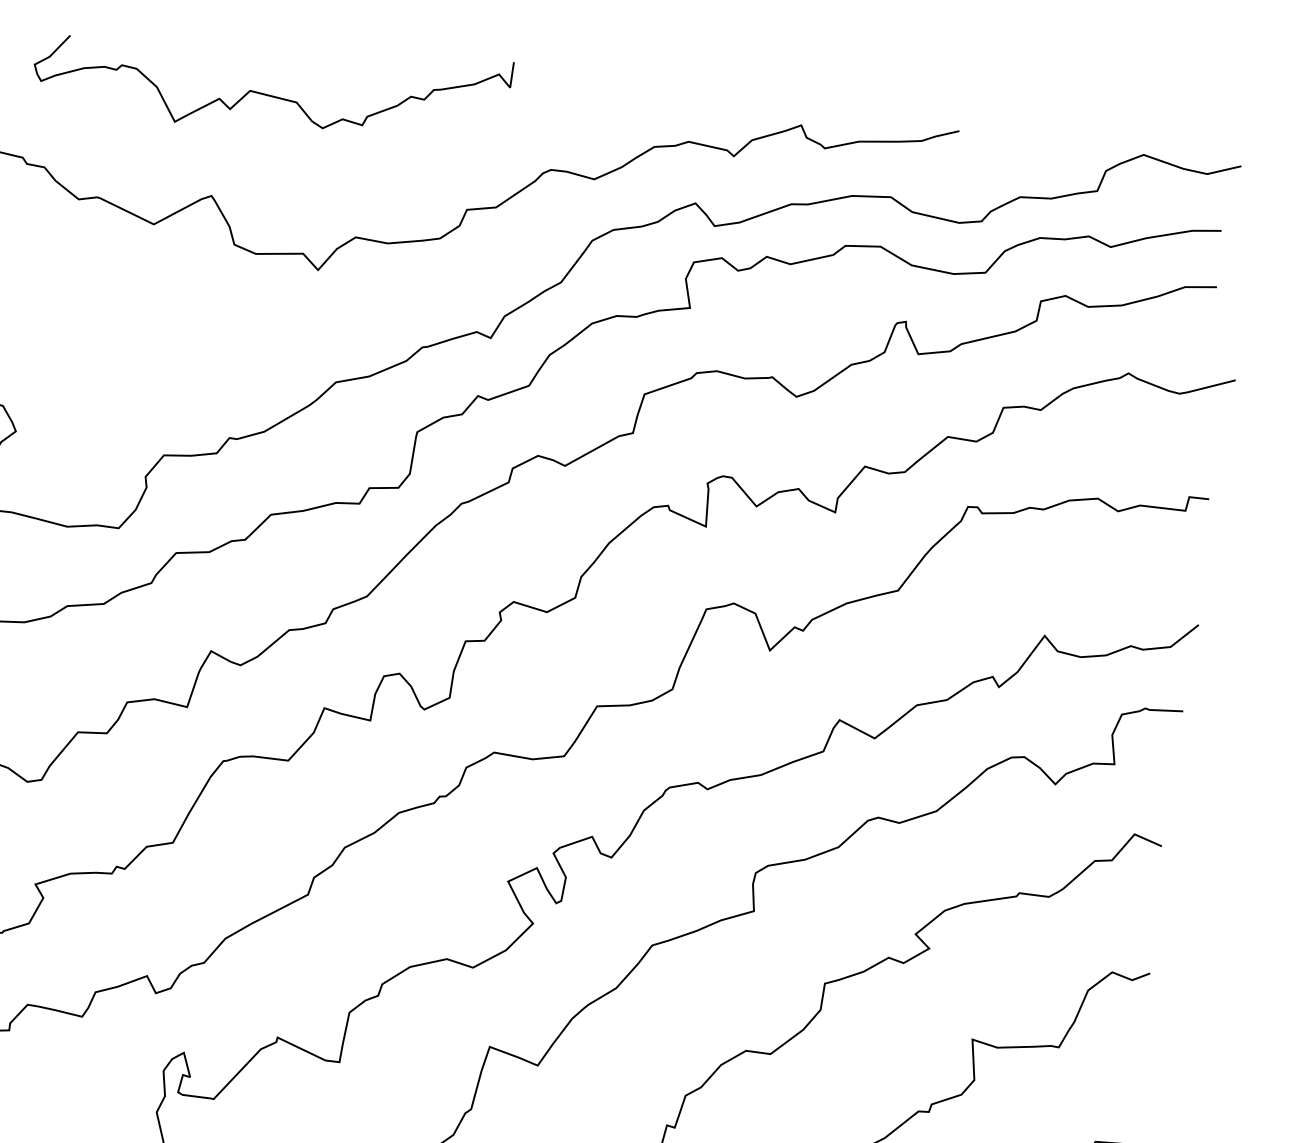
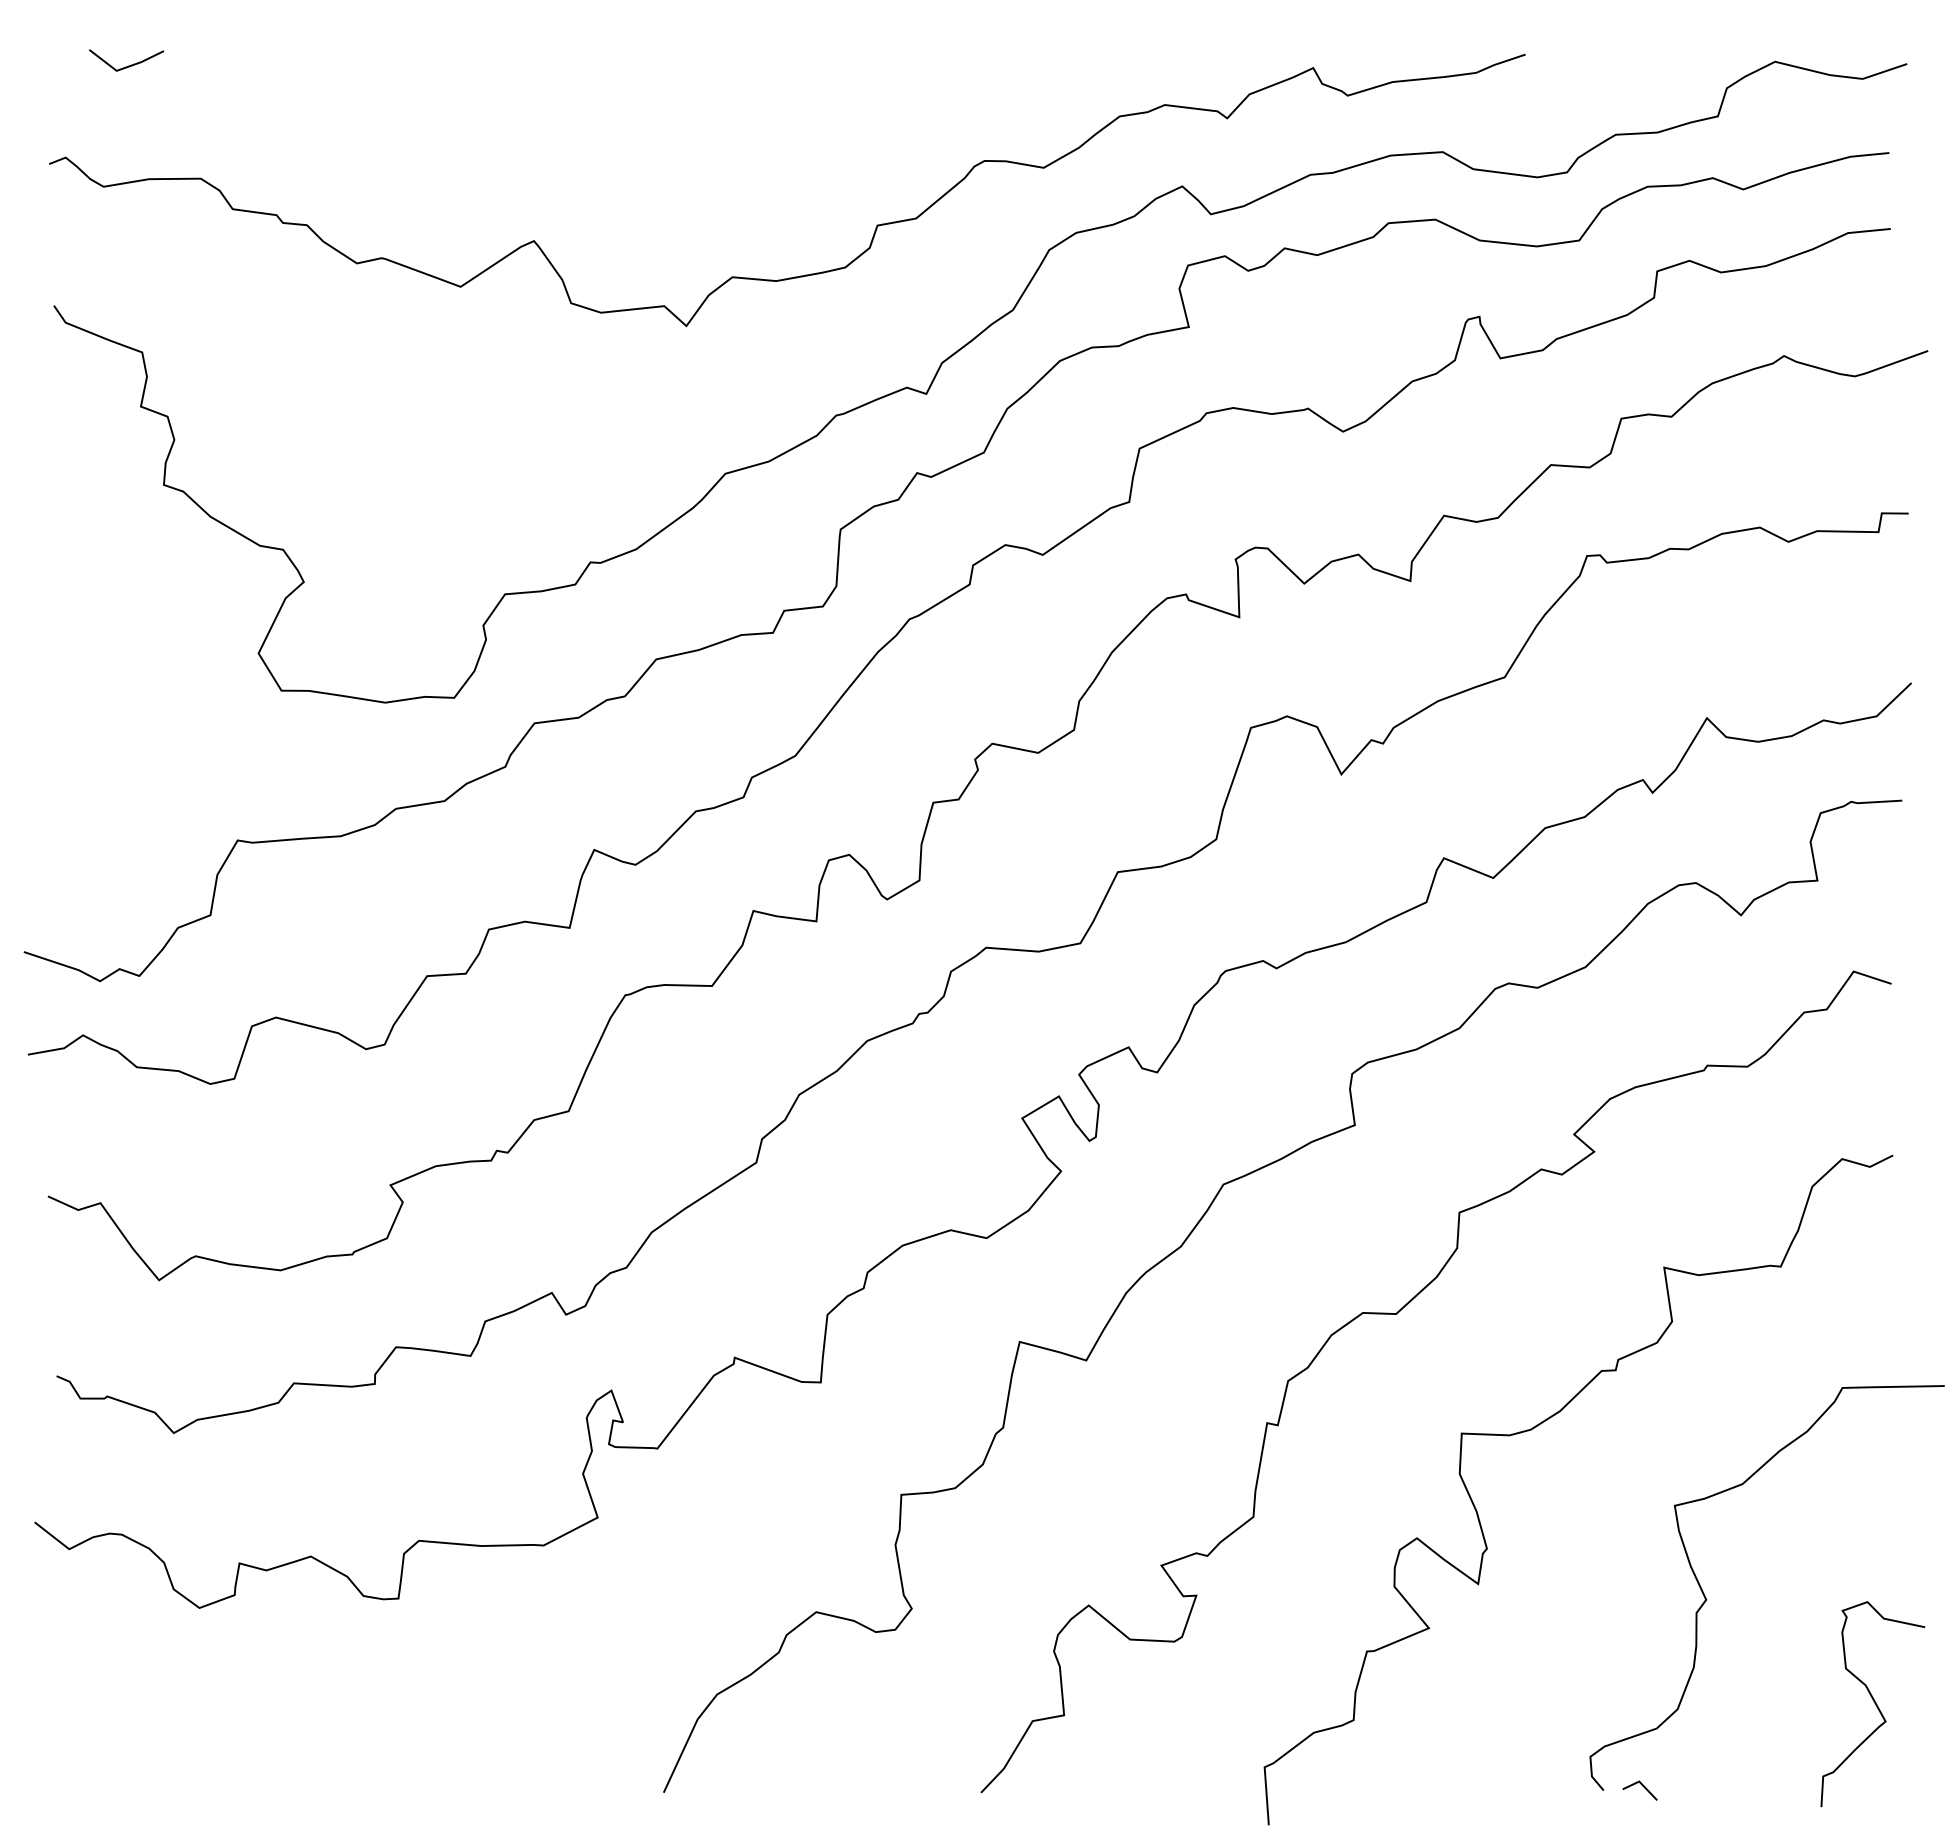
curve: (271, 95) -> (600, 98), removed

